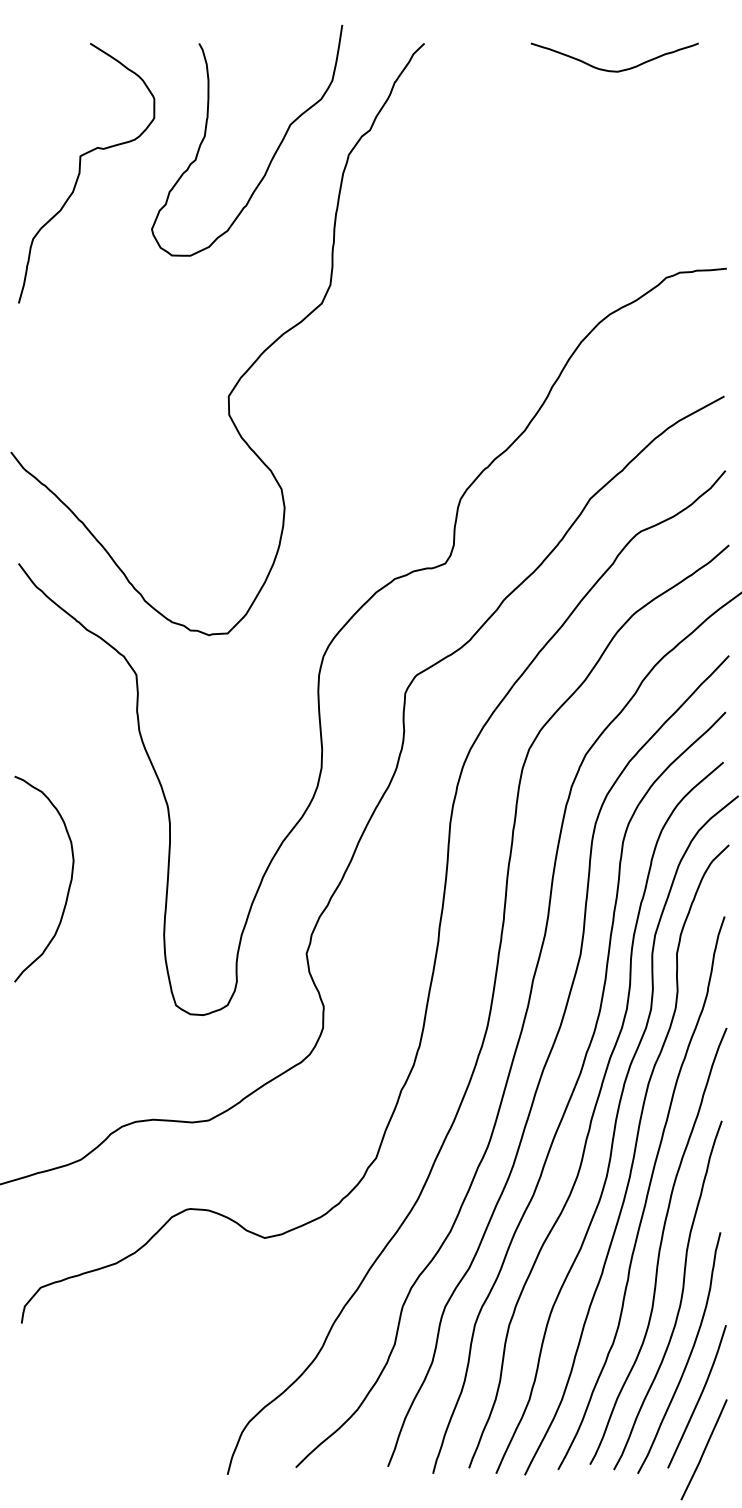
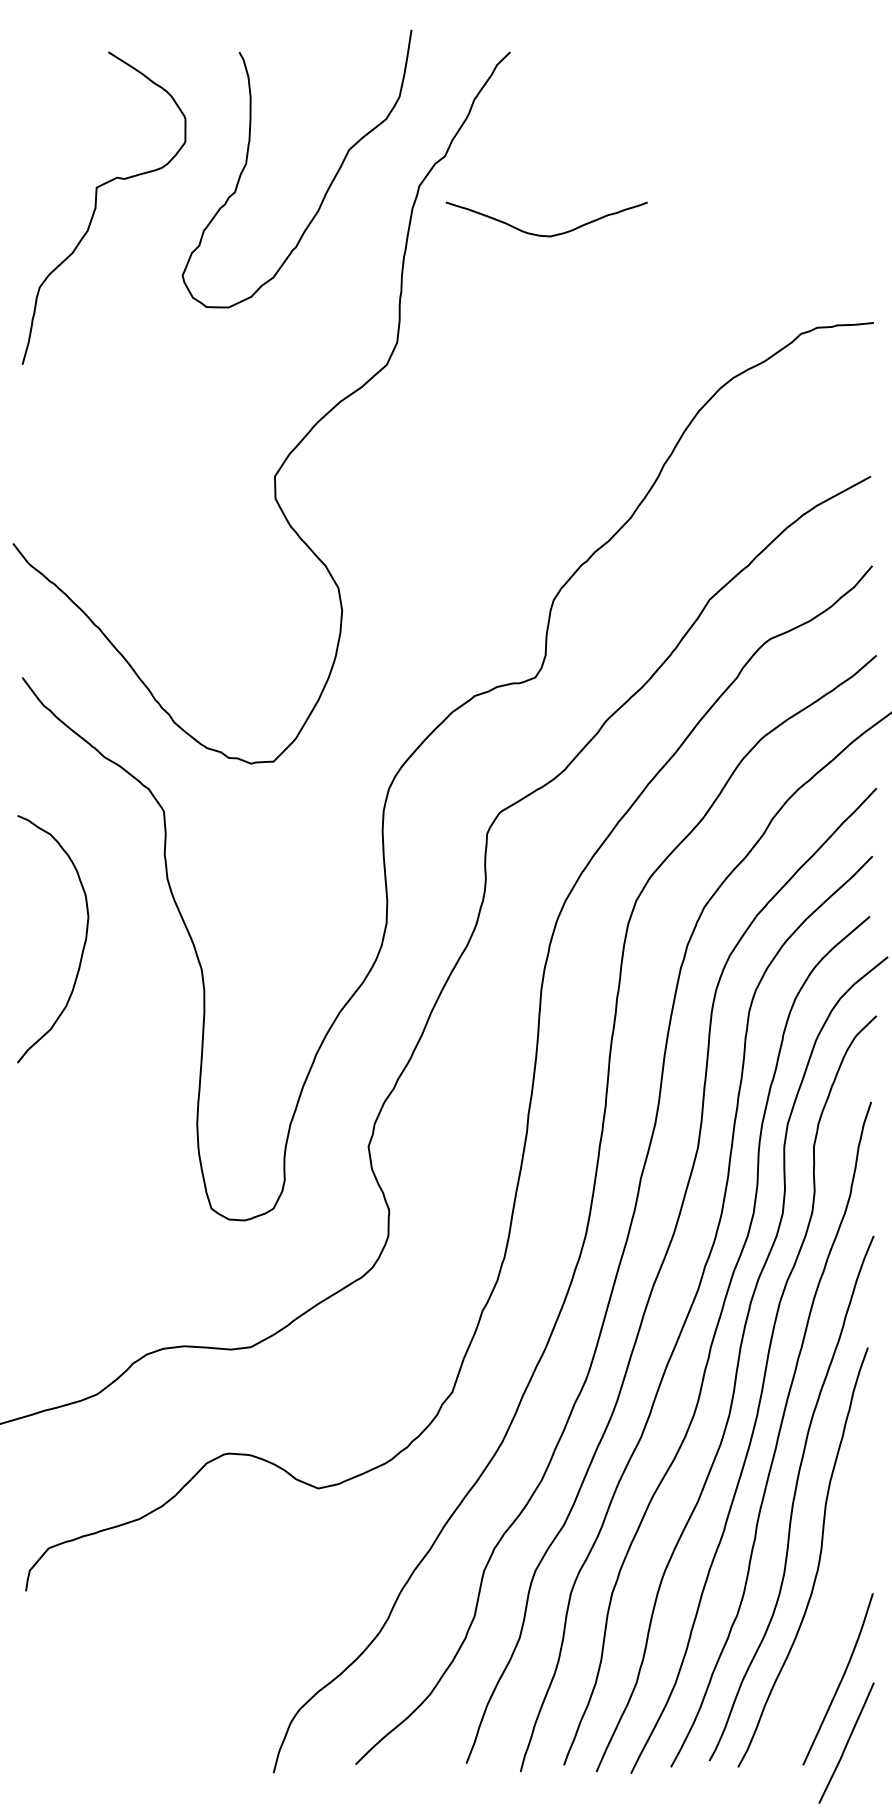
curve: (614, 70) -> (546, 234), moved
curve: (68, 886) -> (82, 947), moved
curve: (688, 1356) -> (827, 1630), removed

